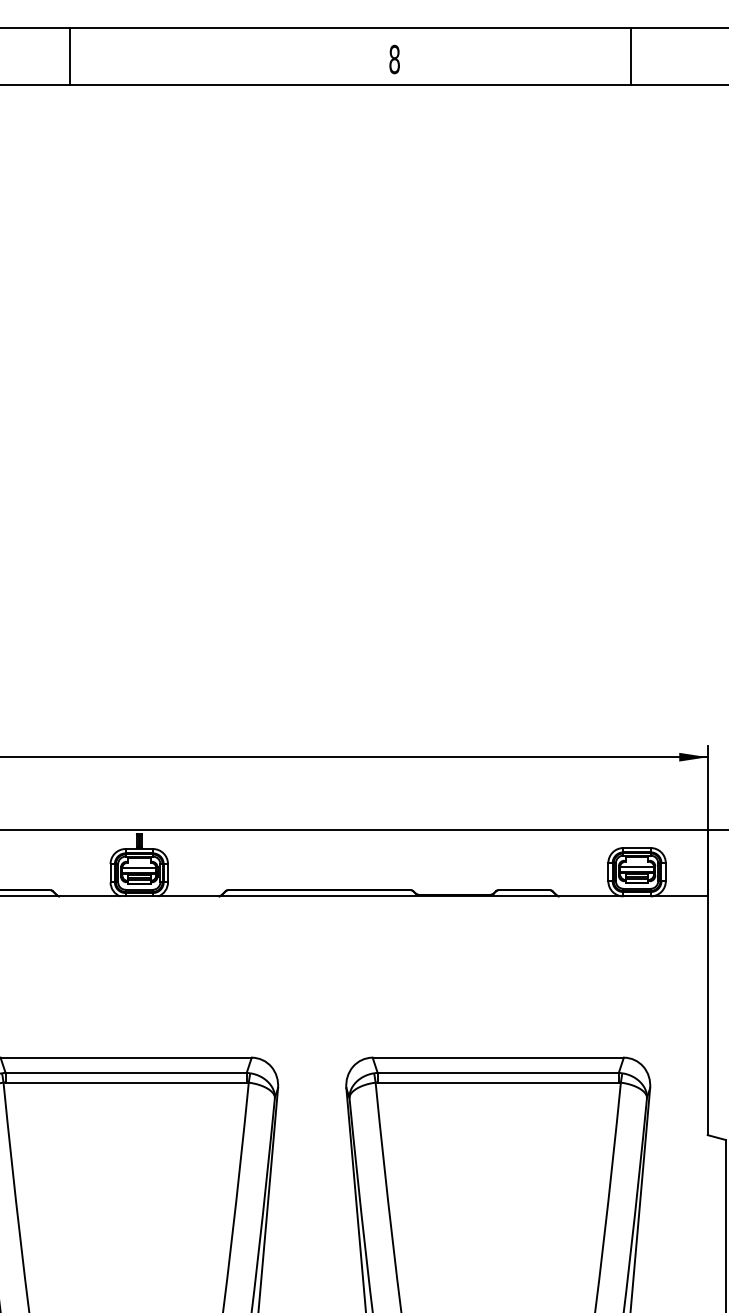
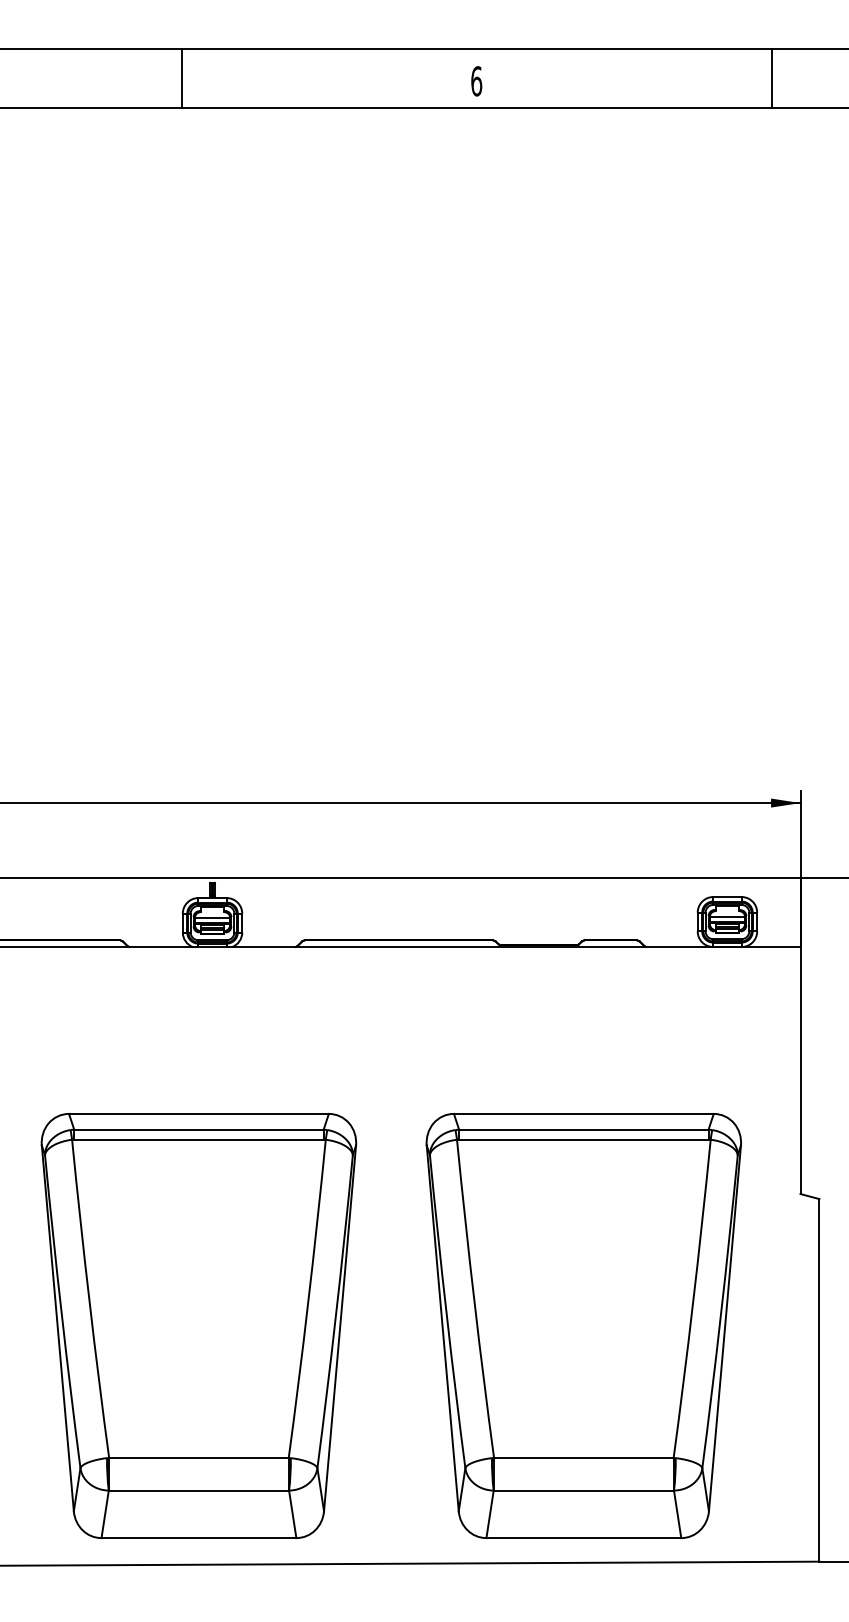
line: (70, 55) -> (182, 77), moved
line: (631, 55) -> (771, 77), moved
text: (394, 59) -> (476, 81), 8 -> 6

